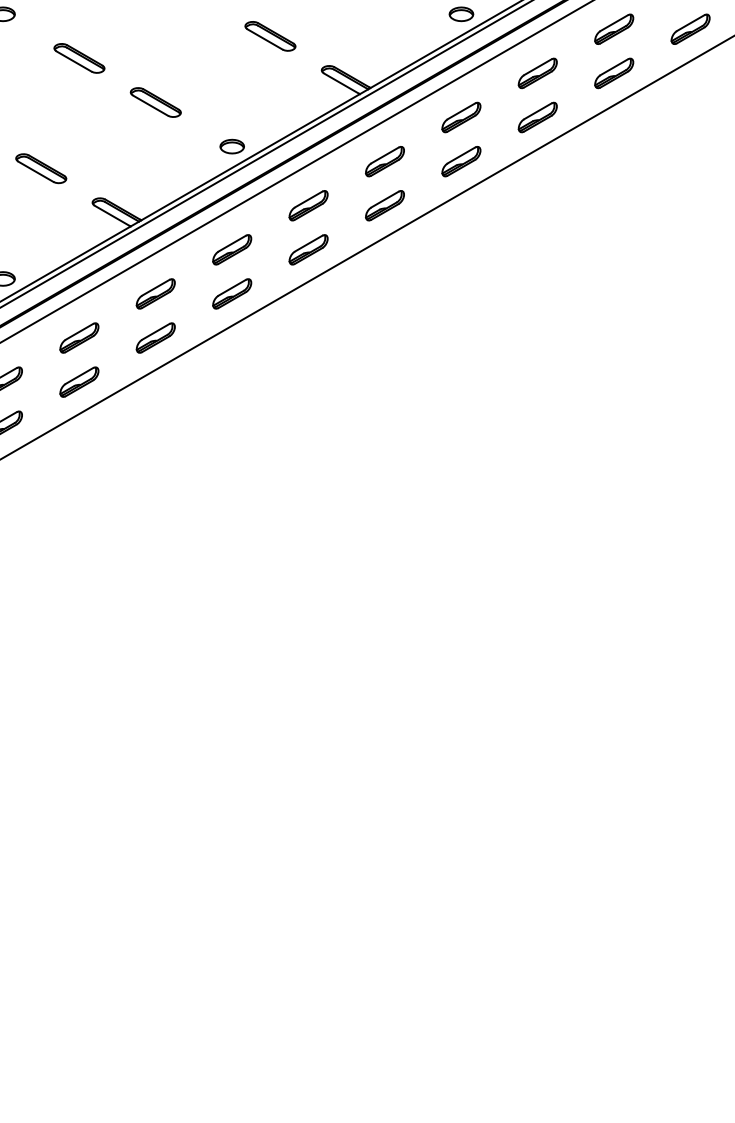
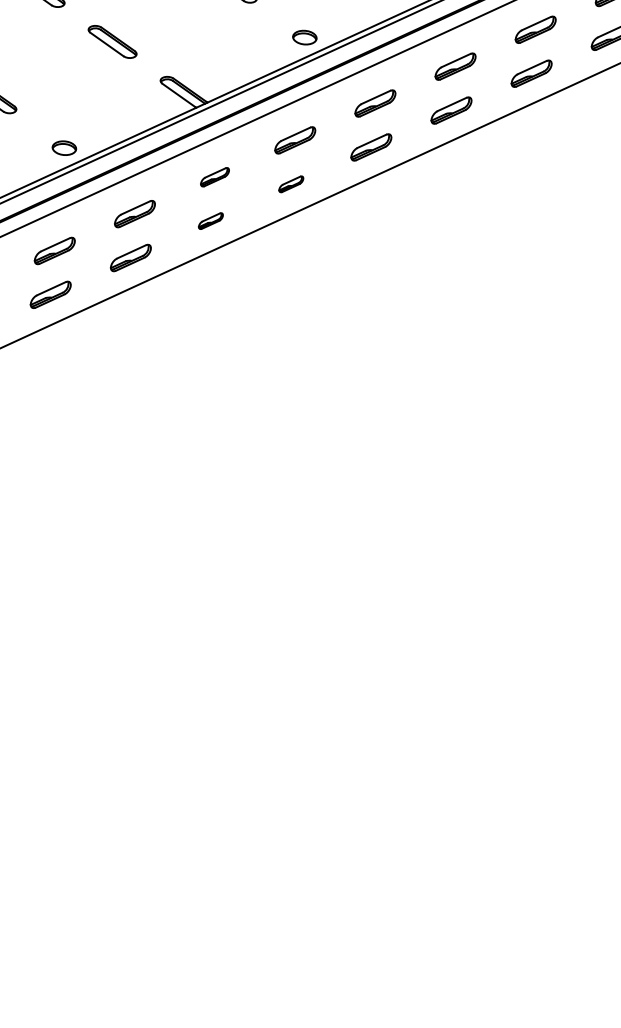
part: (155, 293) -> (214, 176), size x0.7
part: (232, 293) -> (291, 183), size x0.6
part: (155, 337) -> (210, 220), size x0.6

